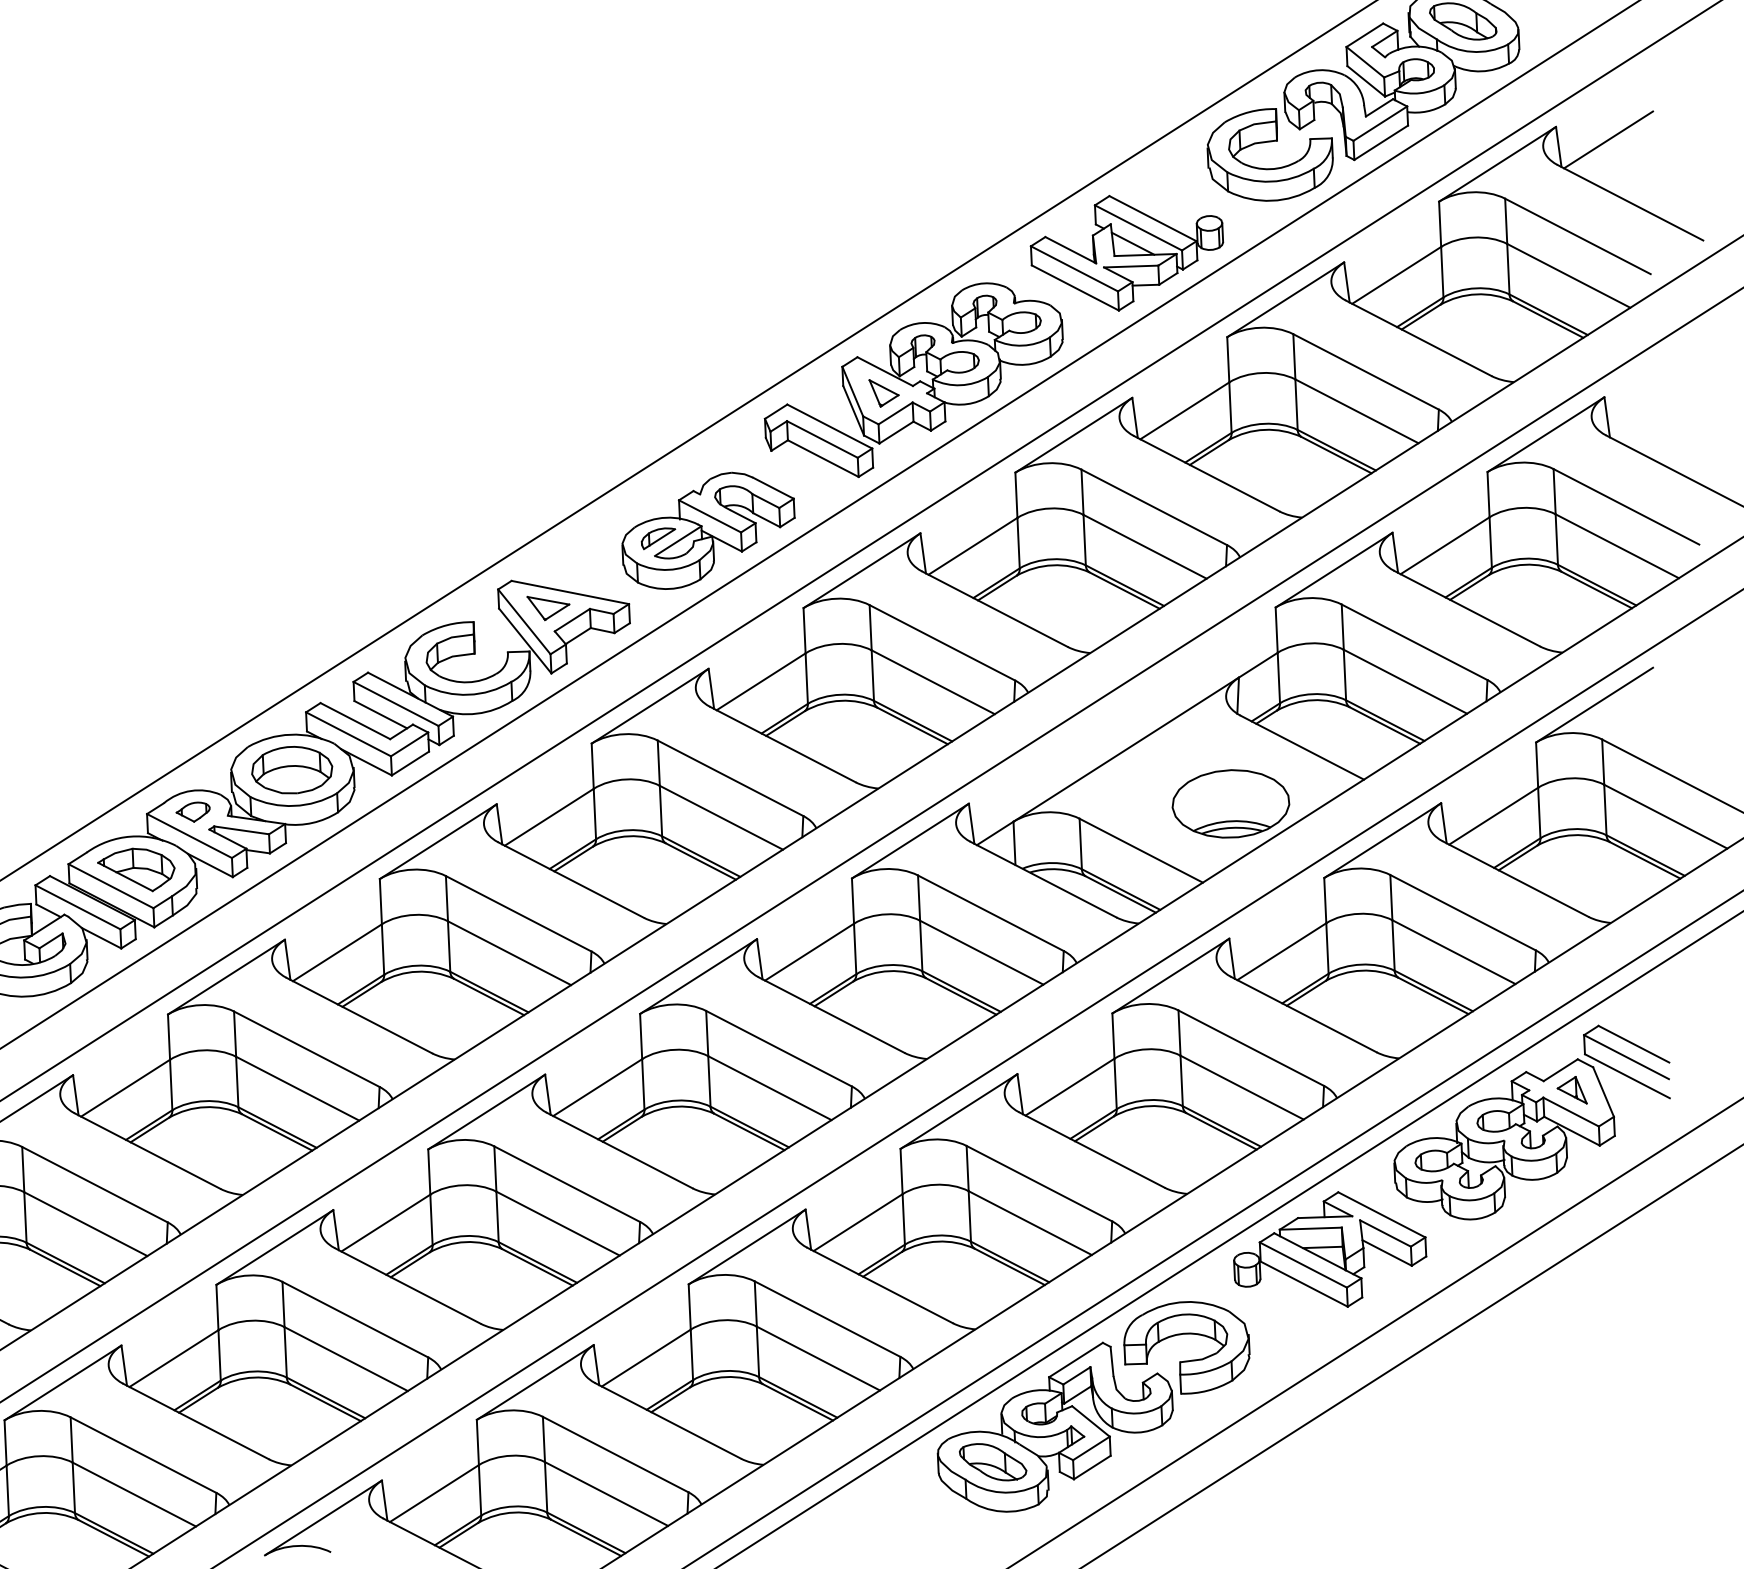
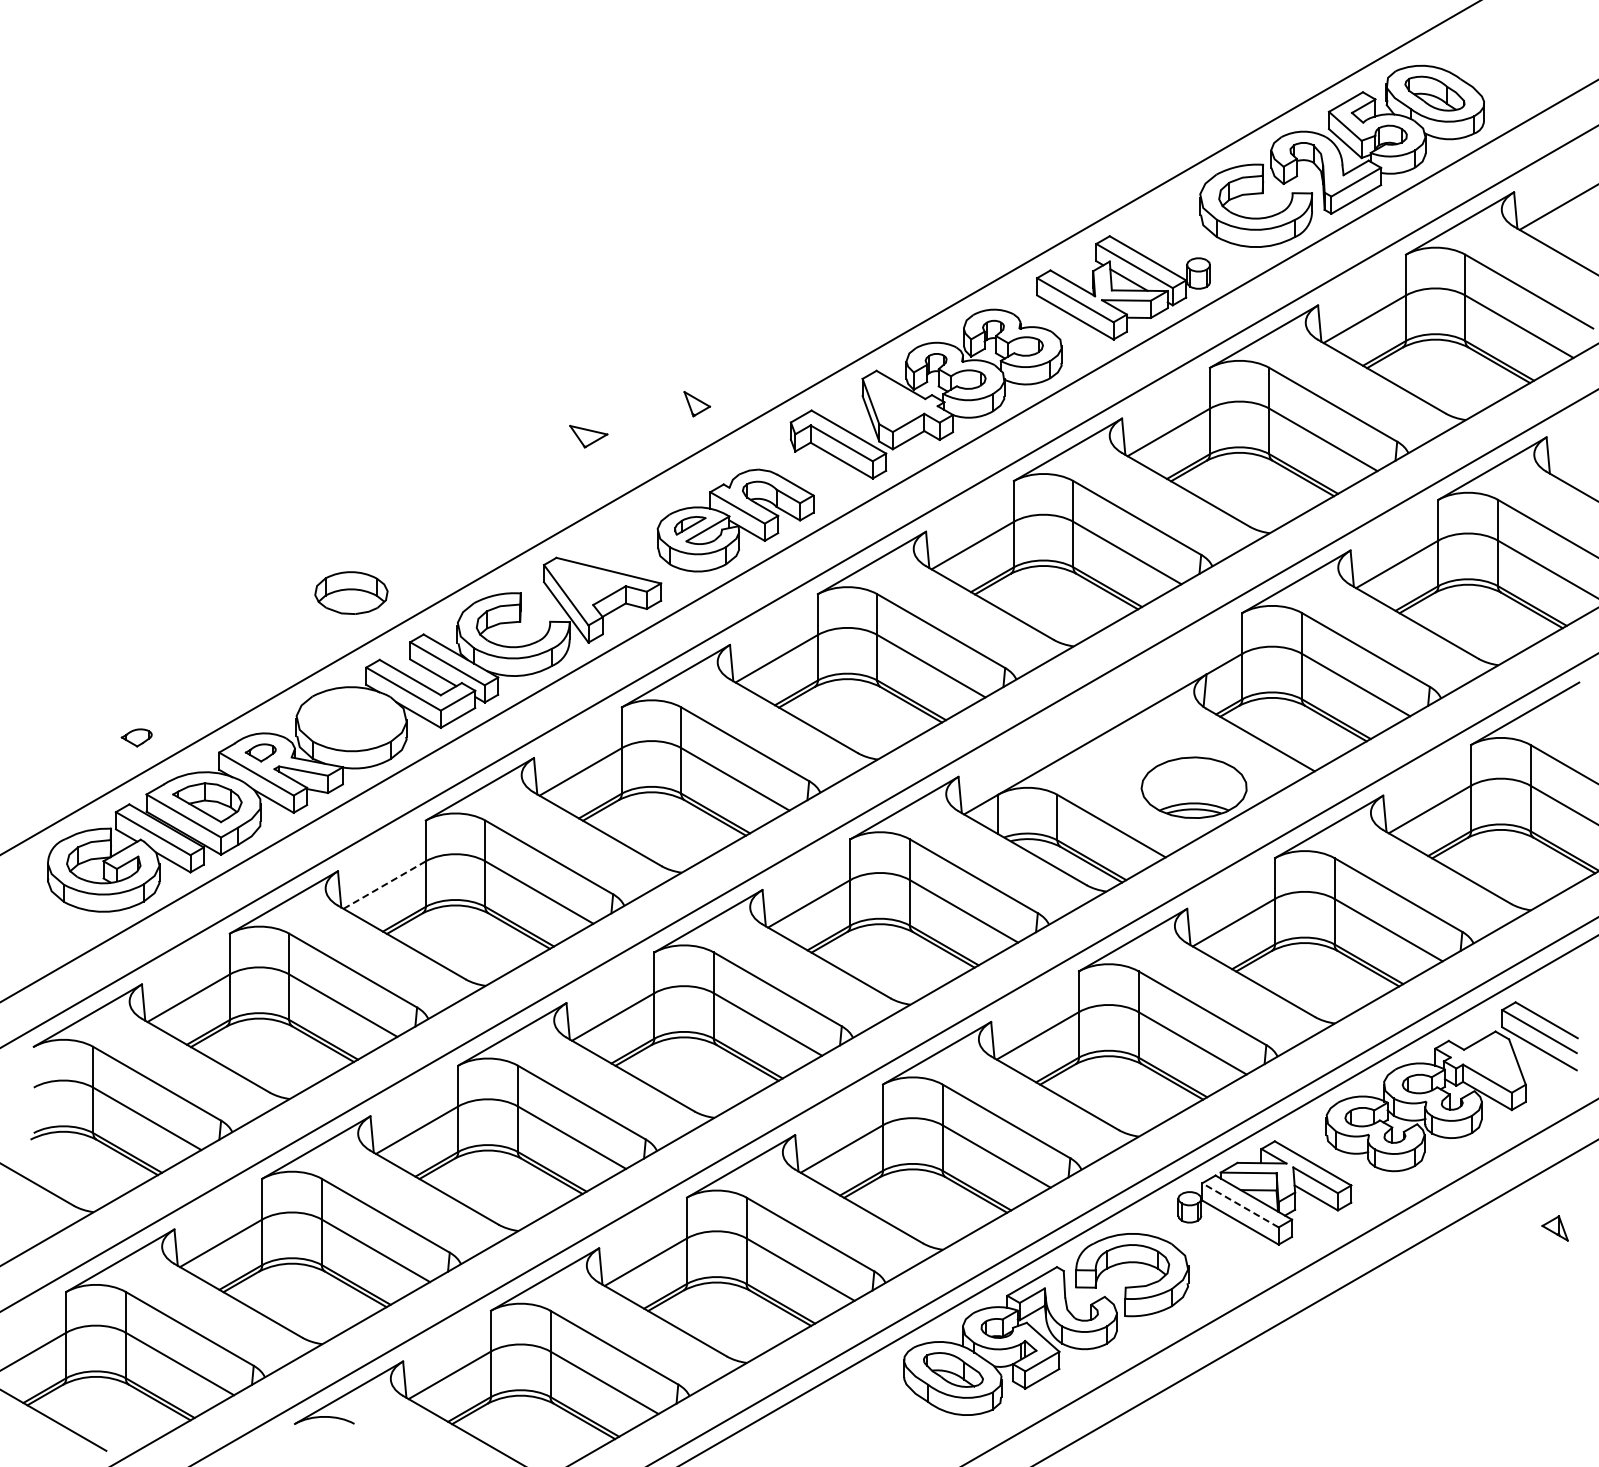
part: (884, 393) -> (697, 404), moved
part: (548, 607) -> (588, 436), moved
part: (292, 769) -> (351, 592), moved
part: (54, 801) -> (136, 737), added
line: (337, 953) -> (384, 885), solid -> dashed
part: (1571, 1090) -> (1554, 1228), moved
line: (1303, 1265) -> (1240, 1205), solid -> dashed

